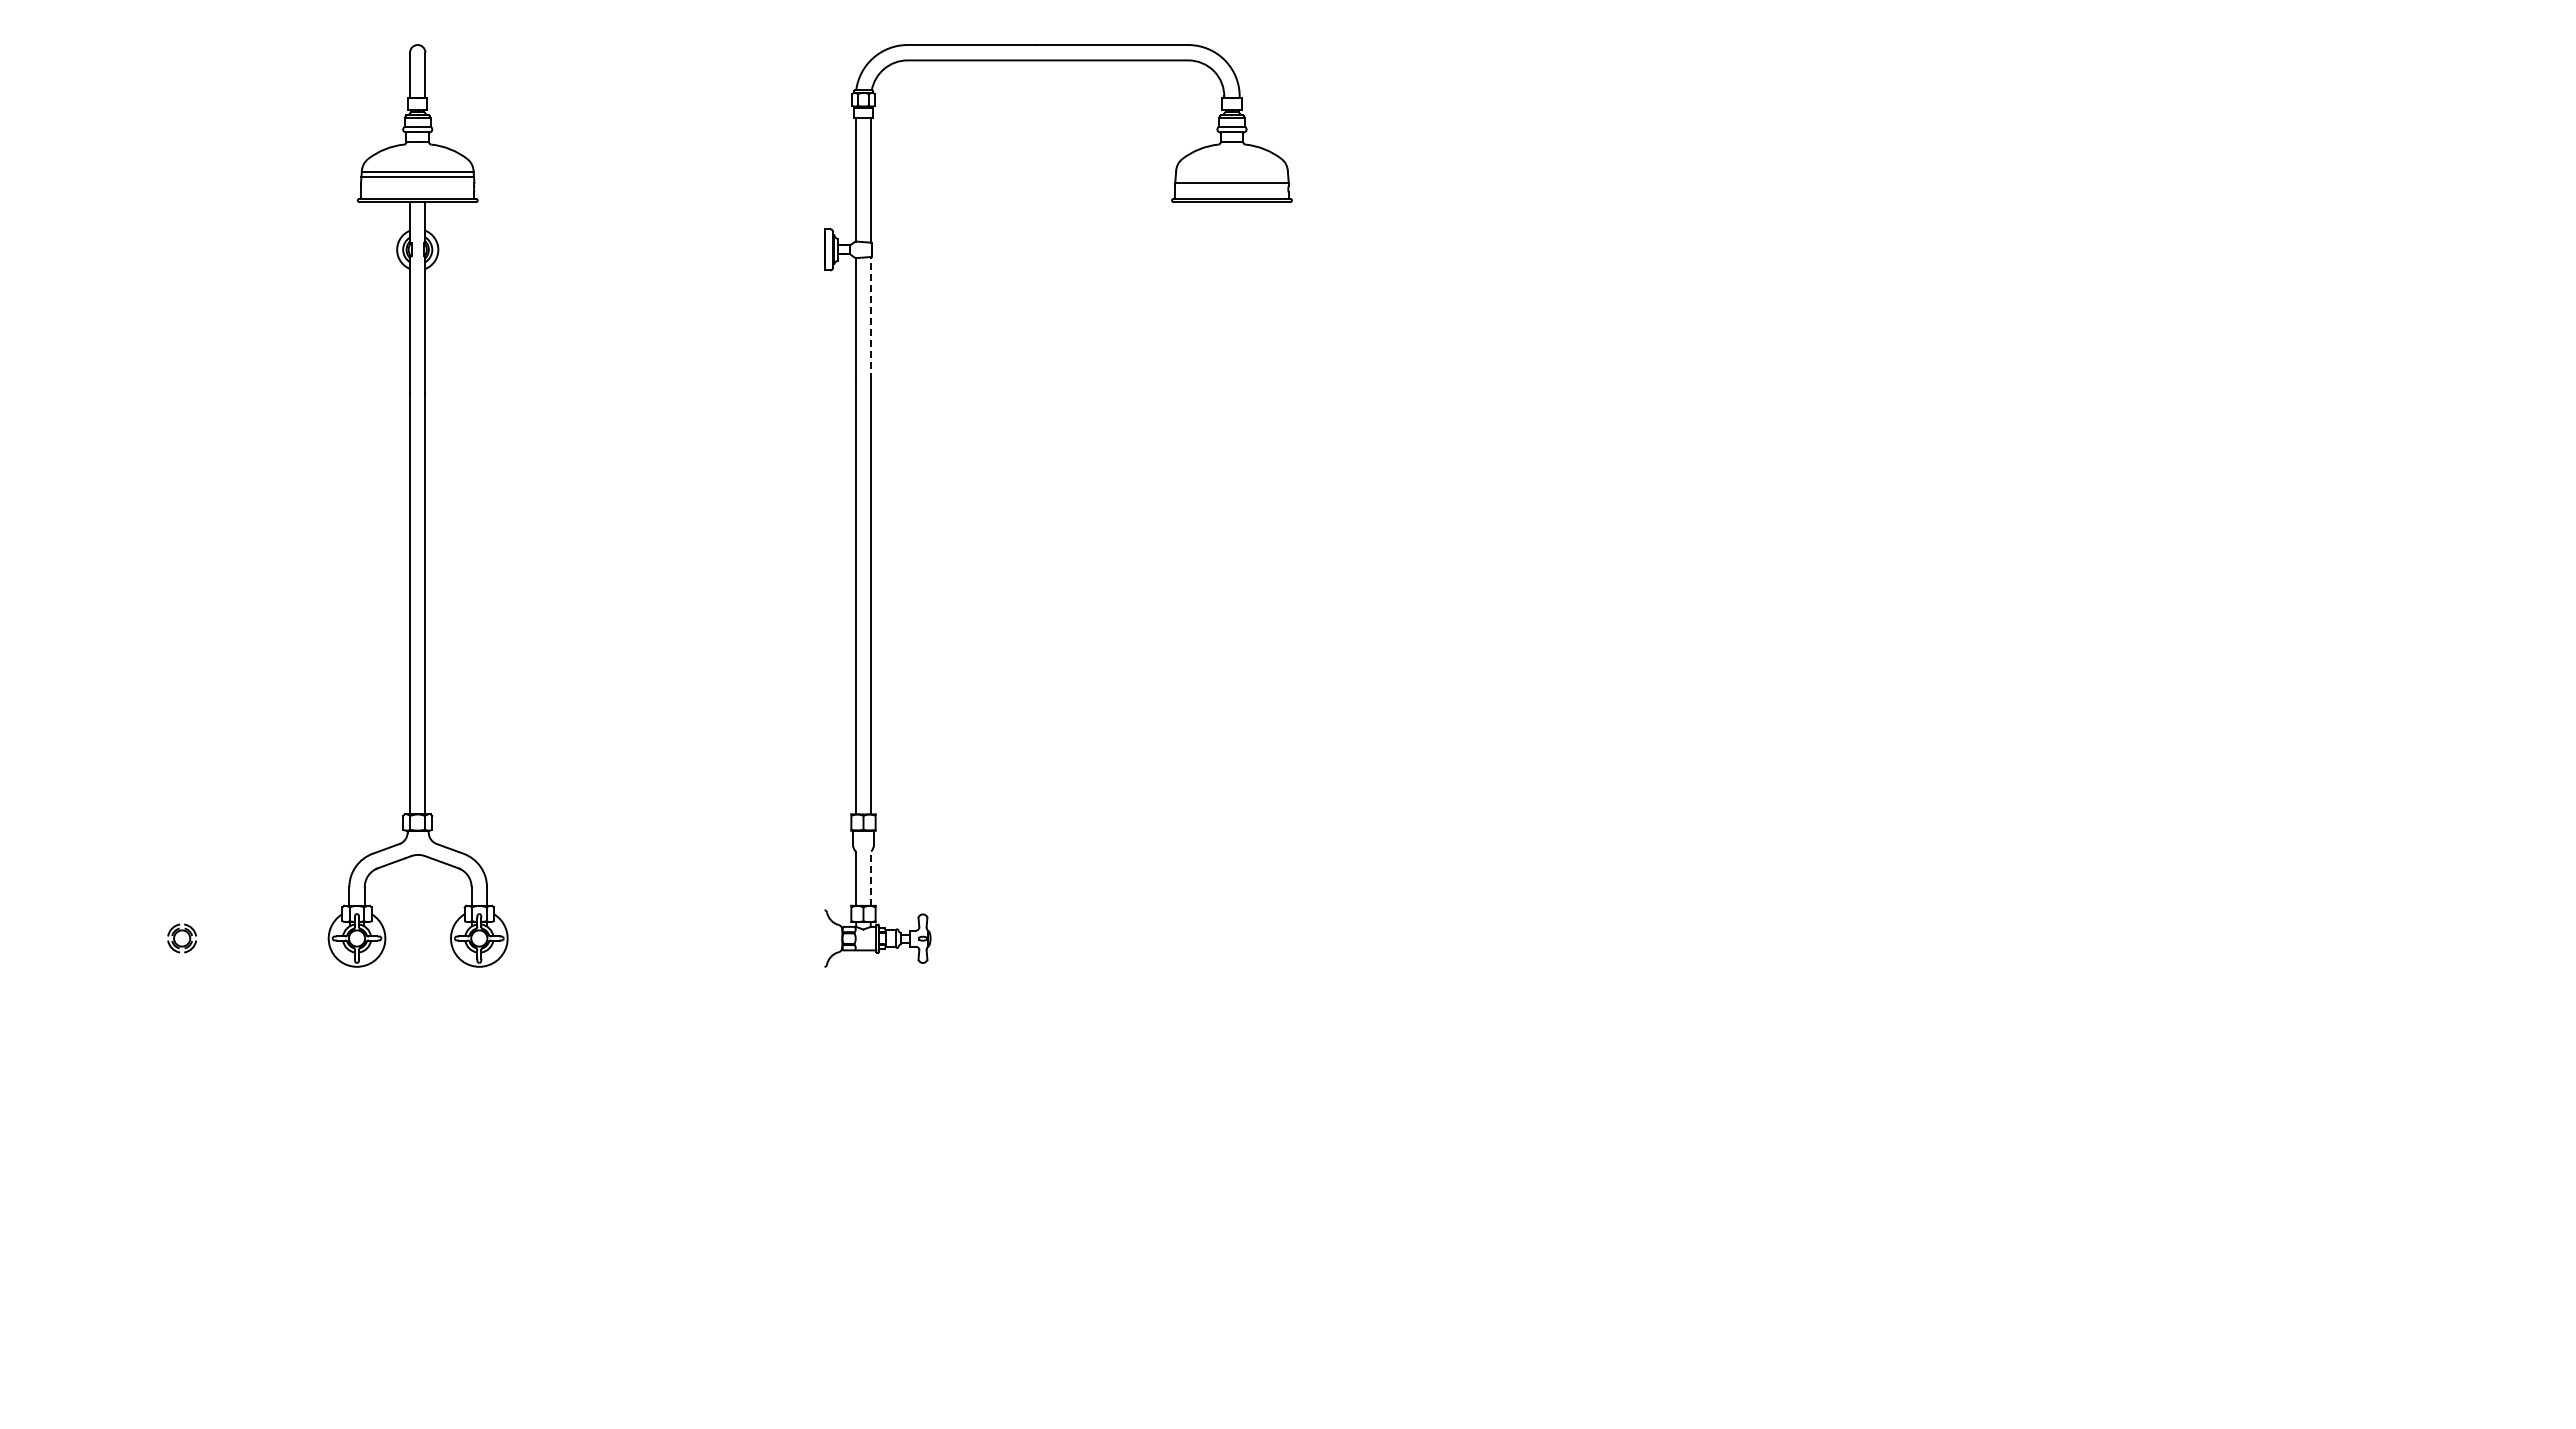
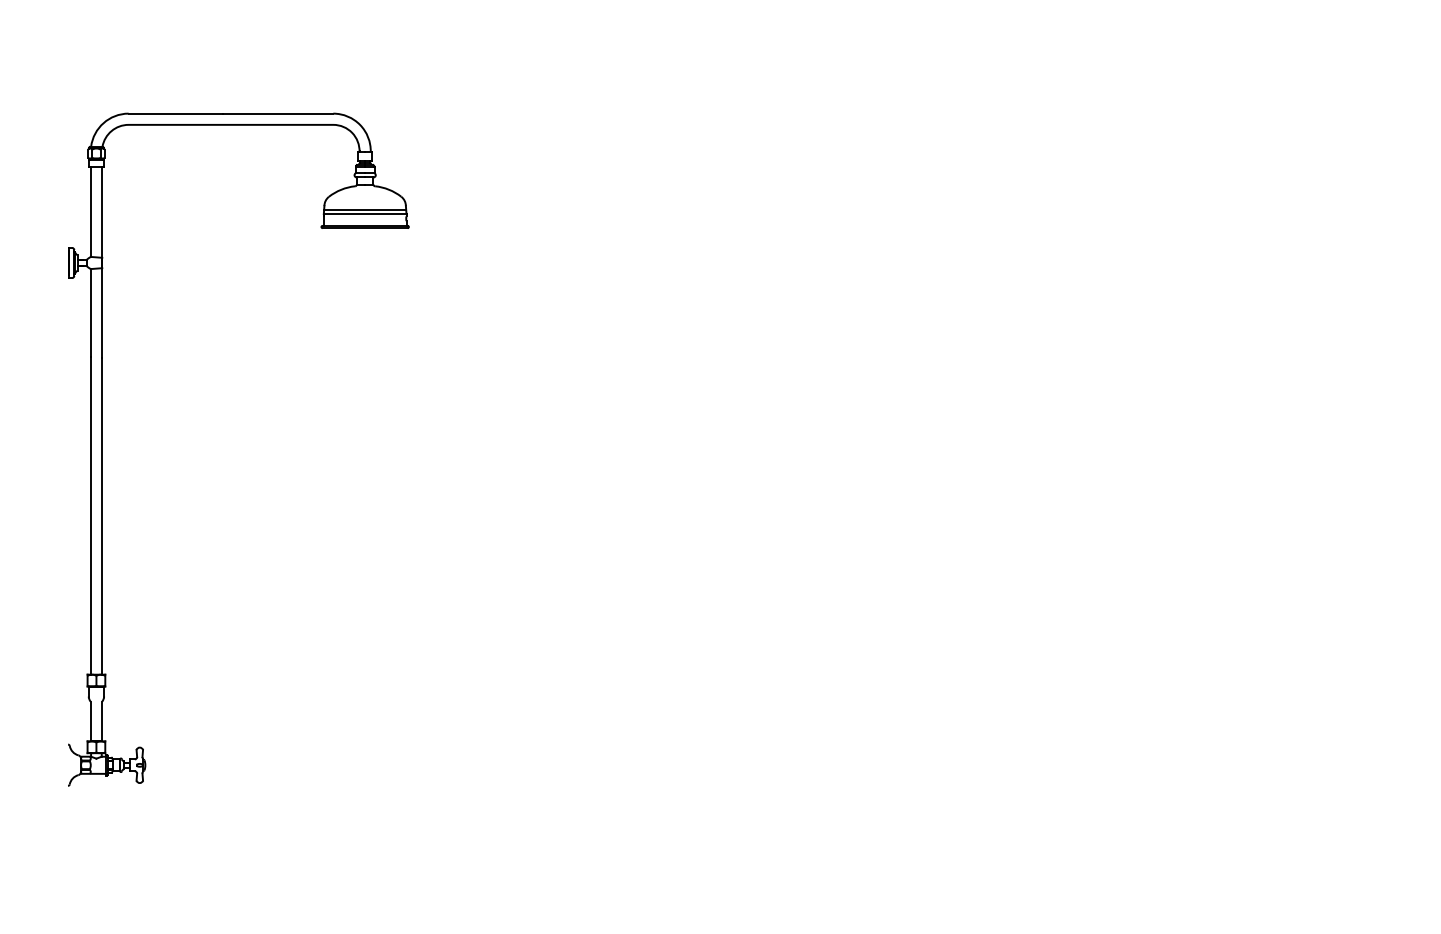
line: (1231, 177) -> (364, 210), added
line: (871, 317) -> (102, 312), dashed -> solid
line: (871, 878) -> (102, 721), dashed -> solid

